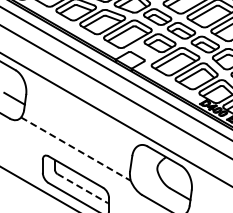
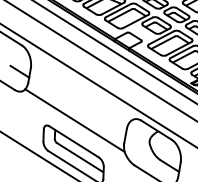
line: (76, 149) -> (75, 120), dashed -> solid
line: (82, 188) -> (79, 157), dashed -> solid

